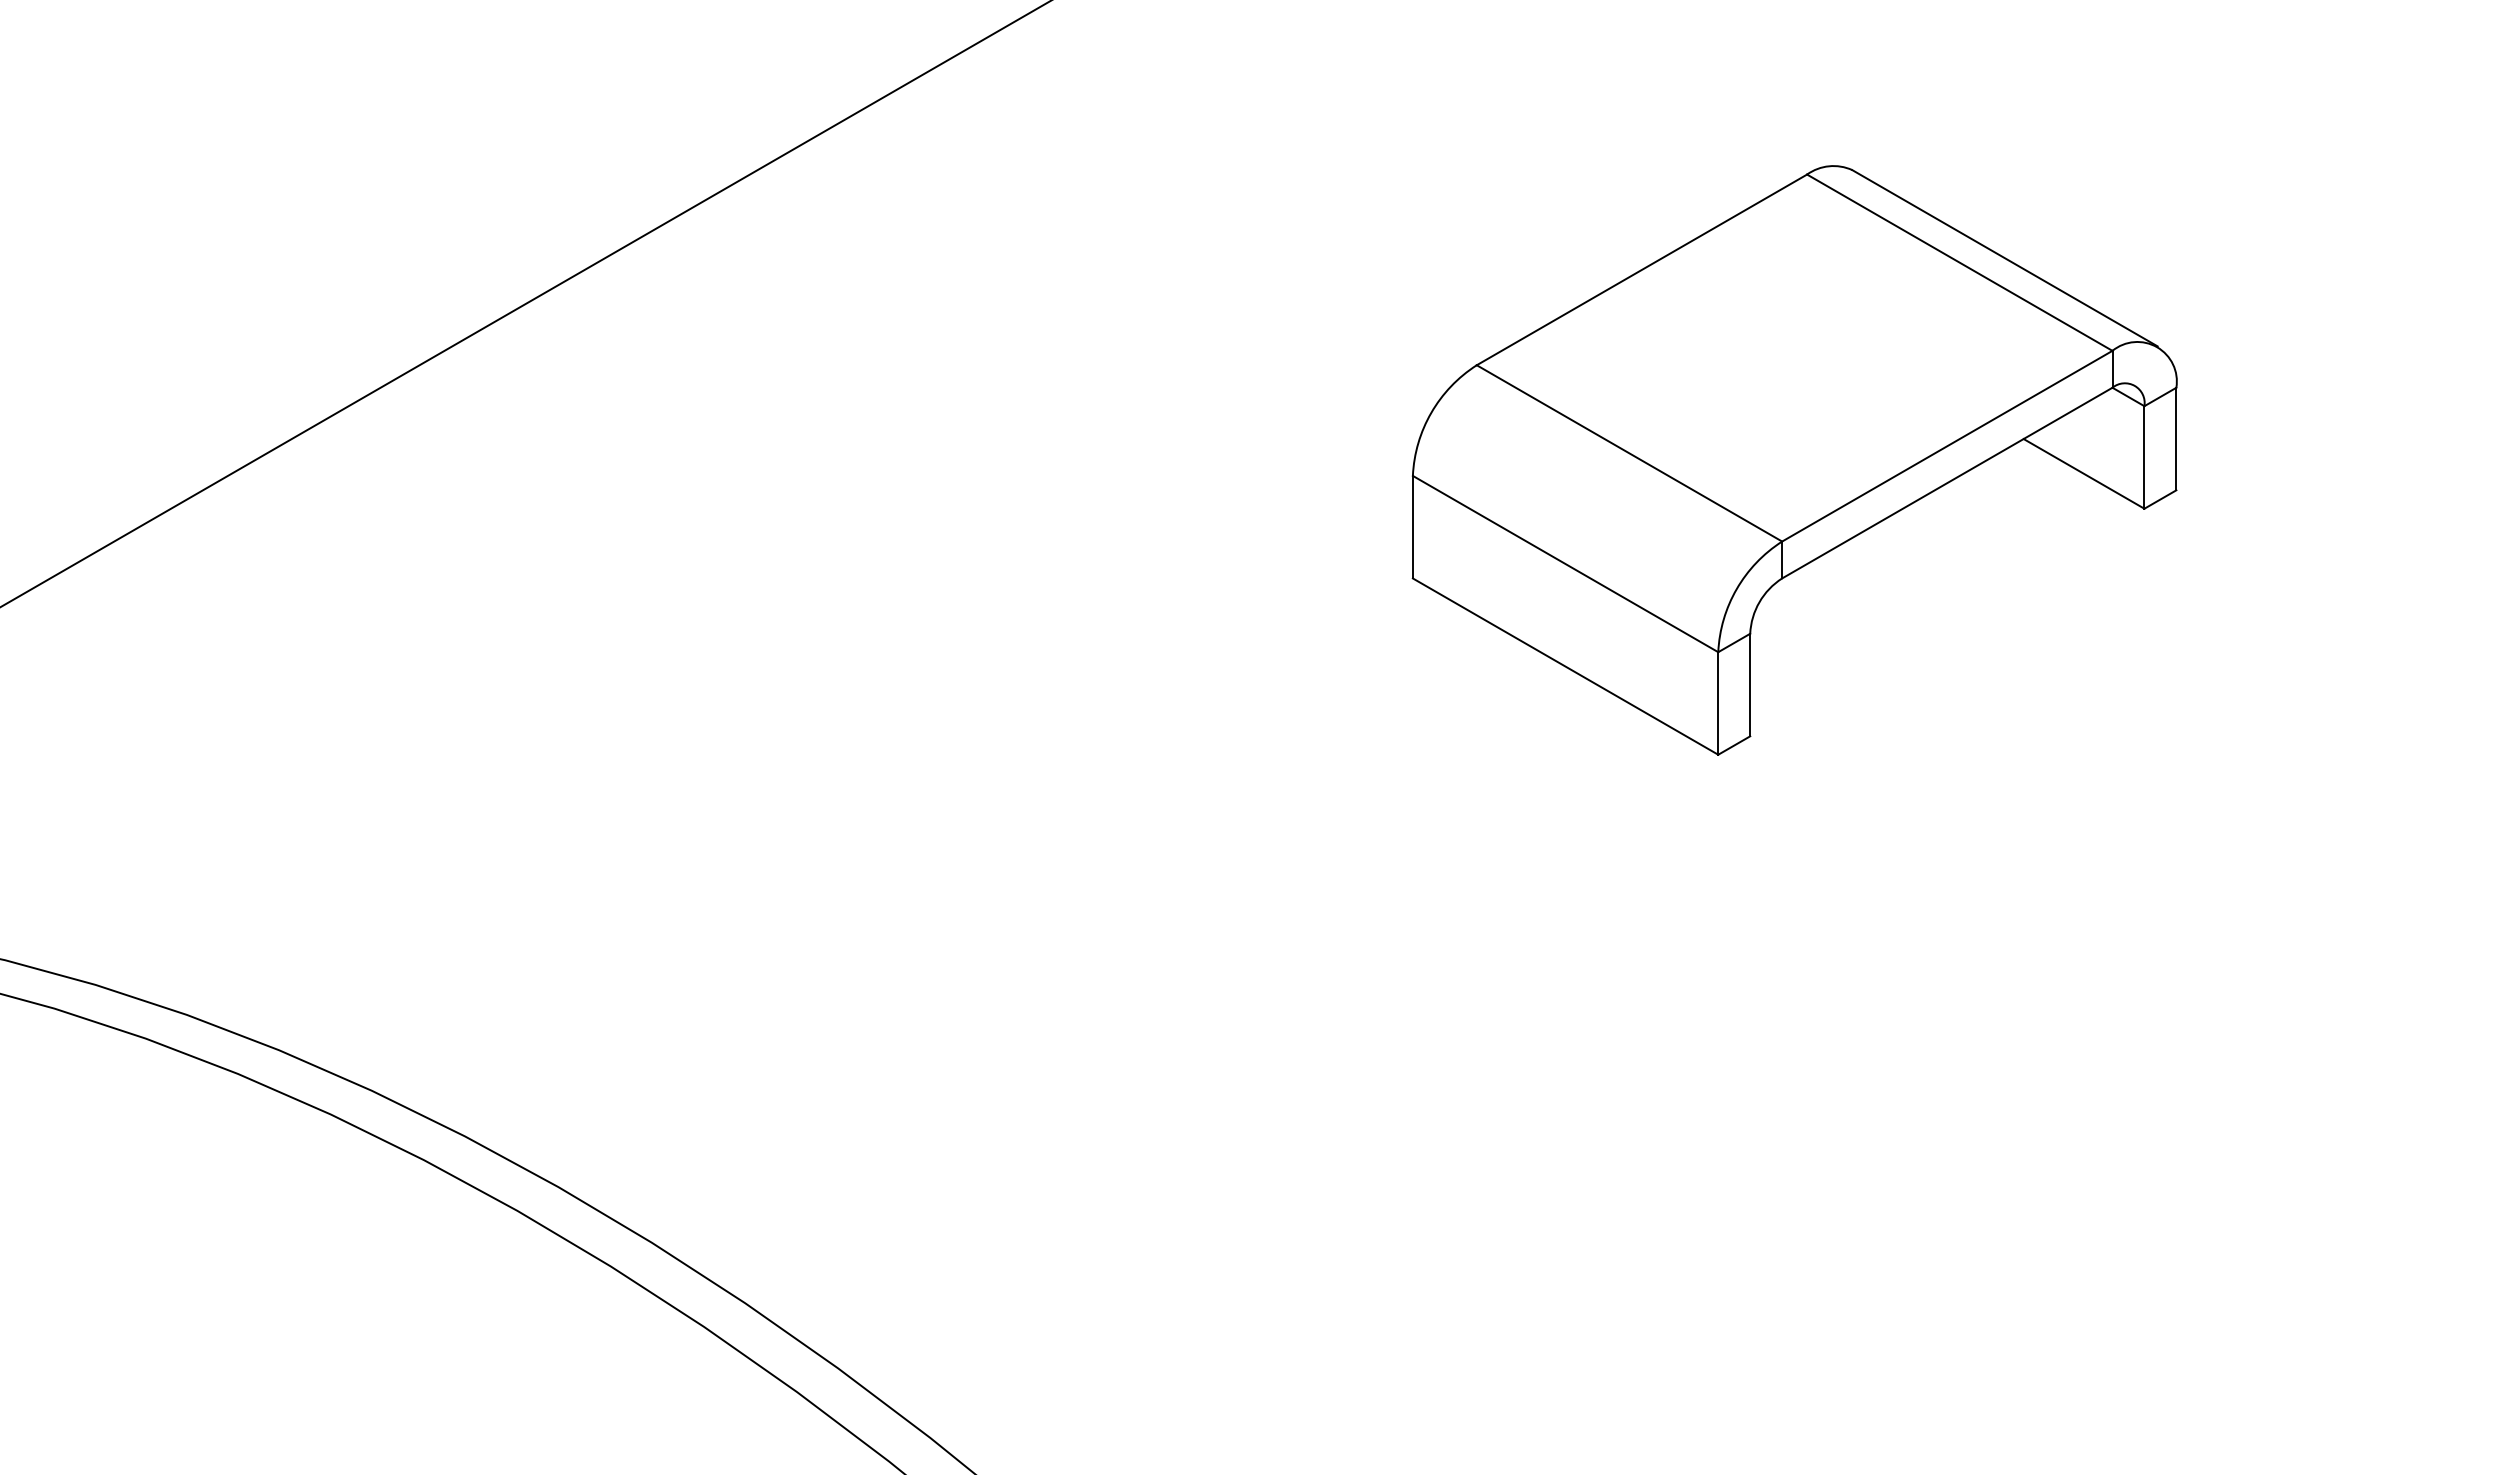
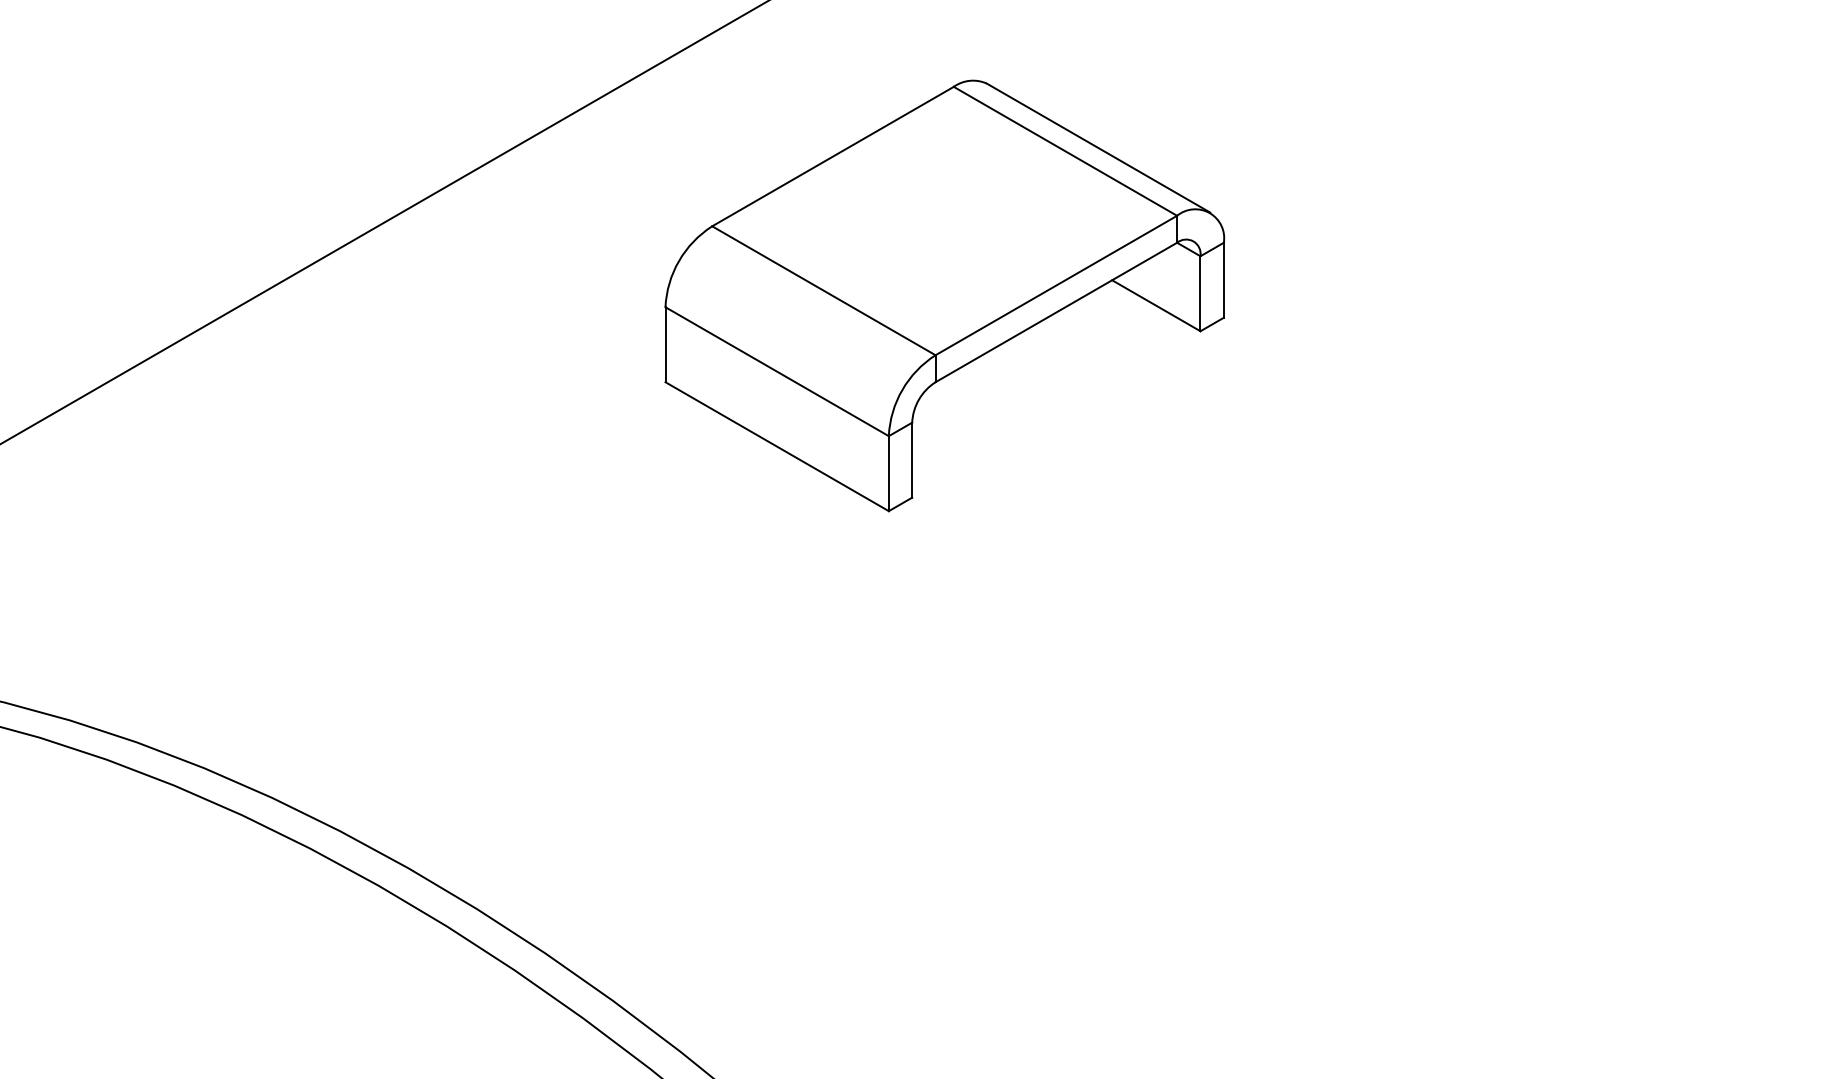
part: (1794, 460) -> (944, 295), moved

